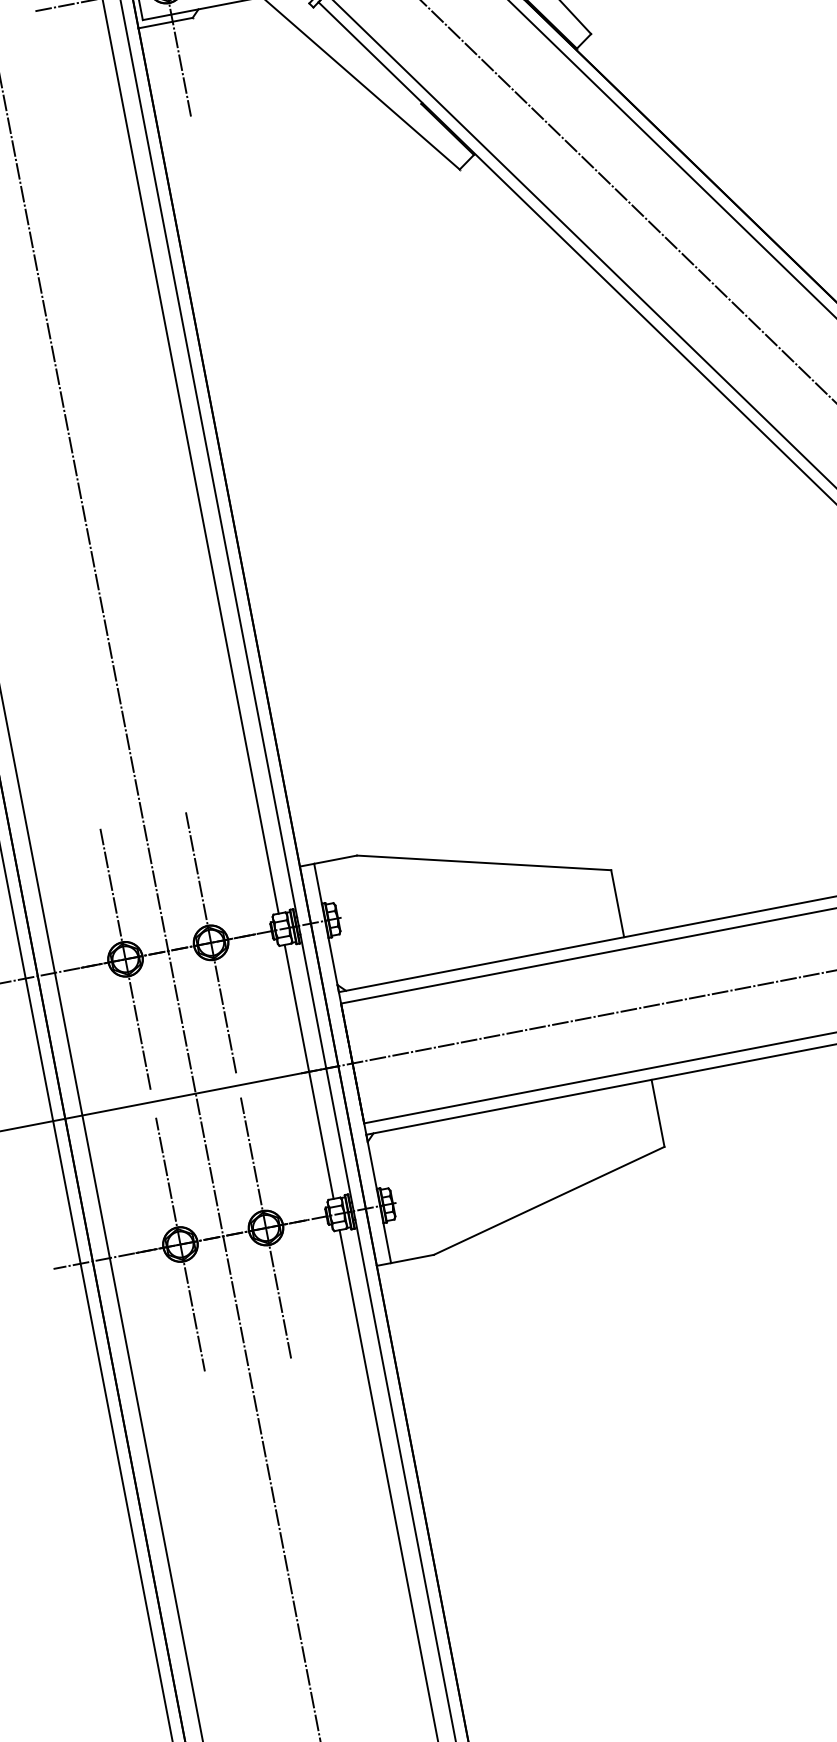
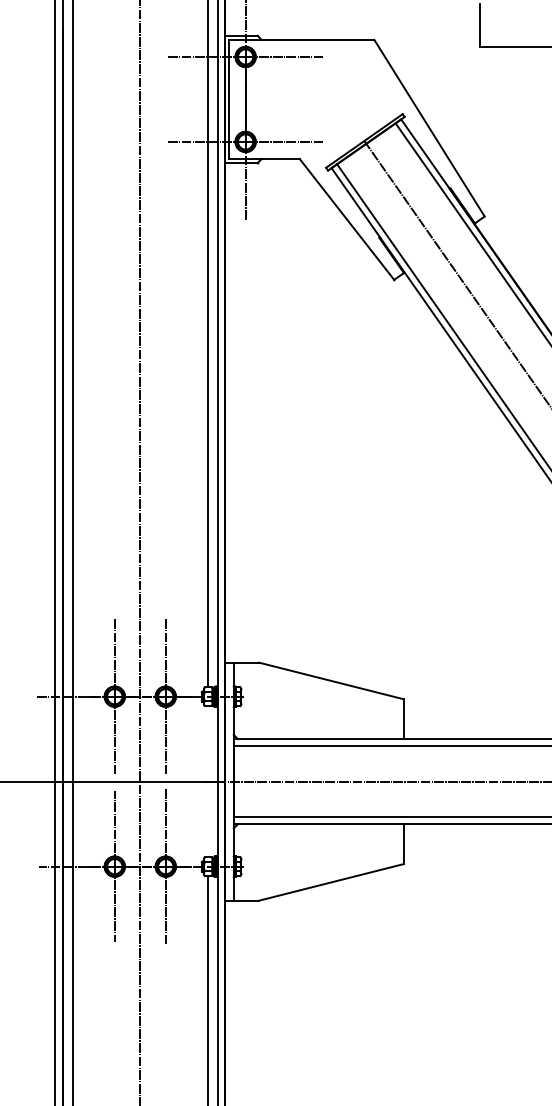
line: (308, 1071) -> (207, 781), removed

